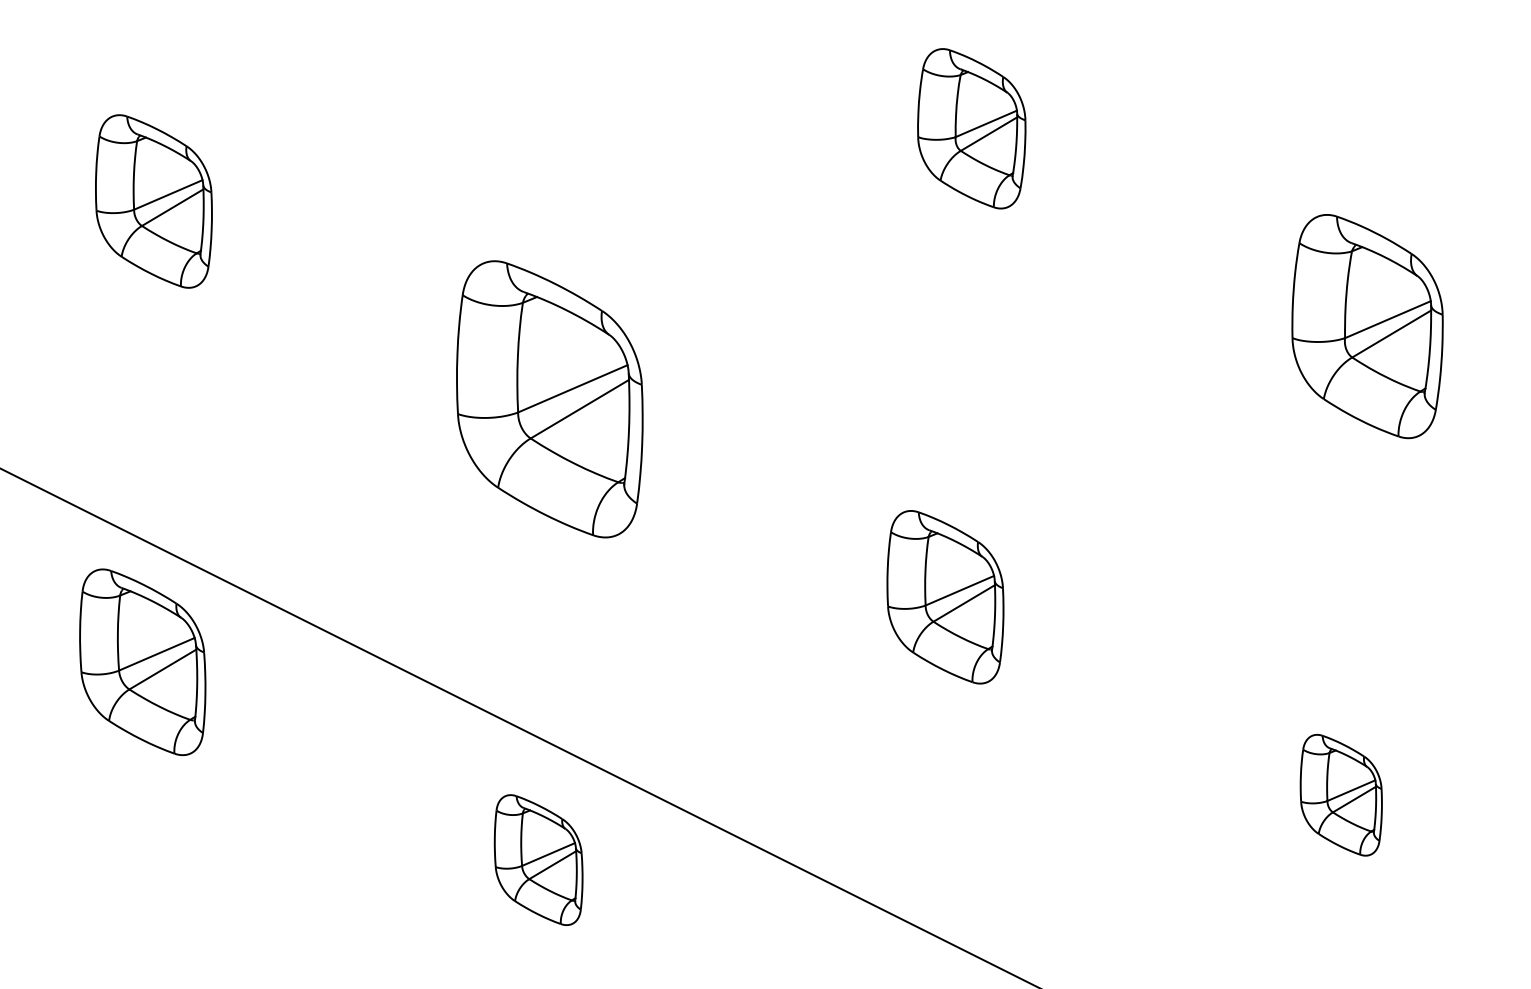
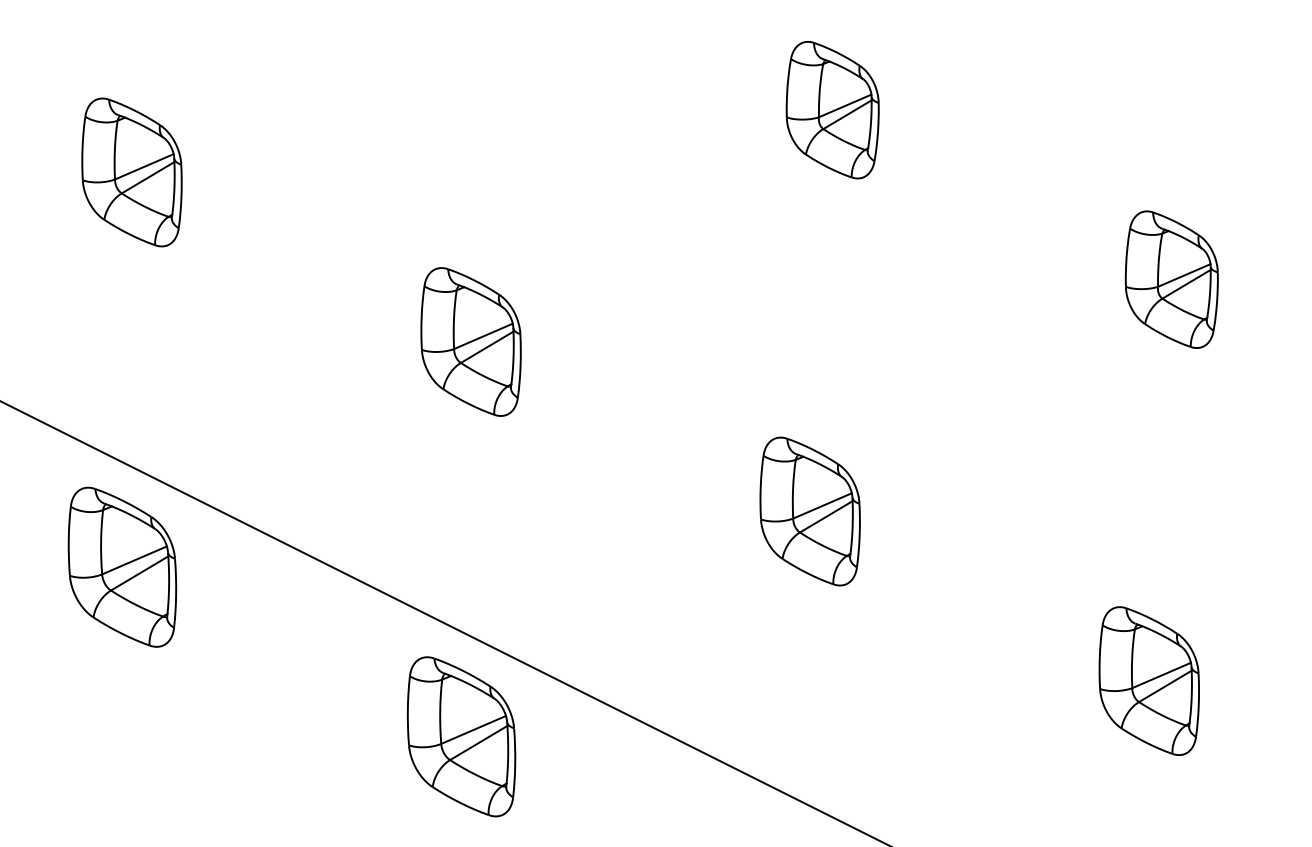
part: (1367, 326) -> (1171, 279), size x0.71
part: (549, 399) -> (470, 342), size x0.62
part: (1341, 795) -> (1149, 681), size x1.43
part: (538, 859) -> (461, 736), size x1.43

